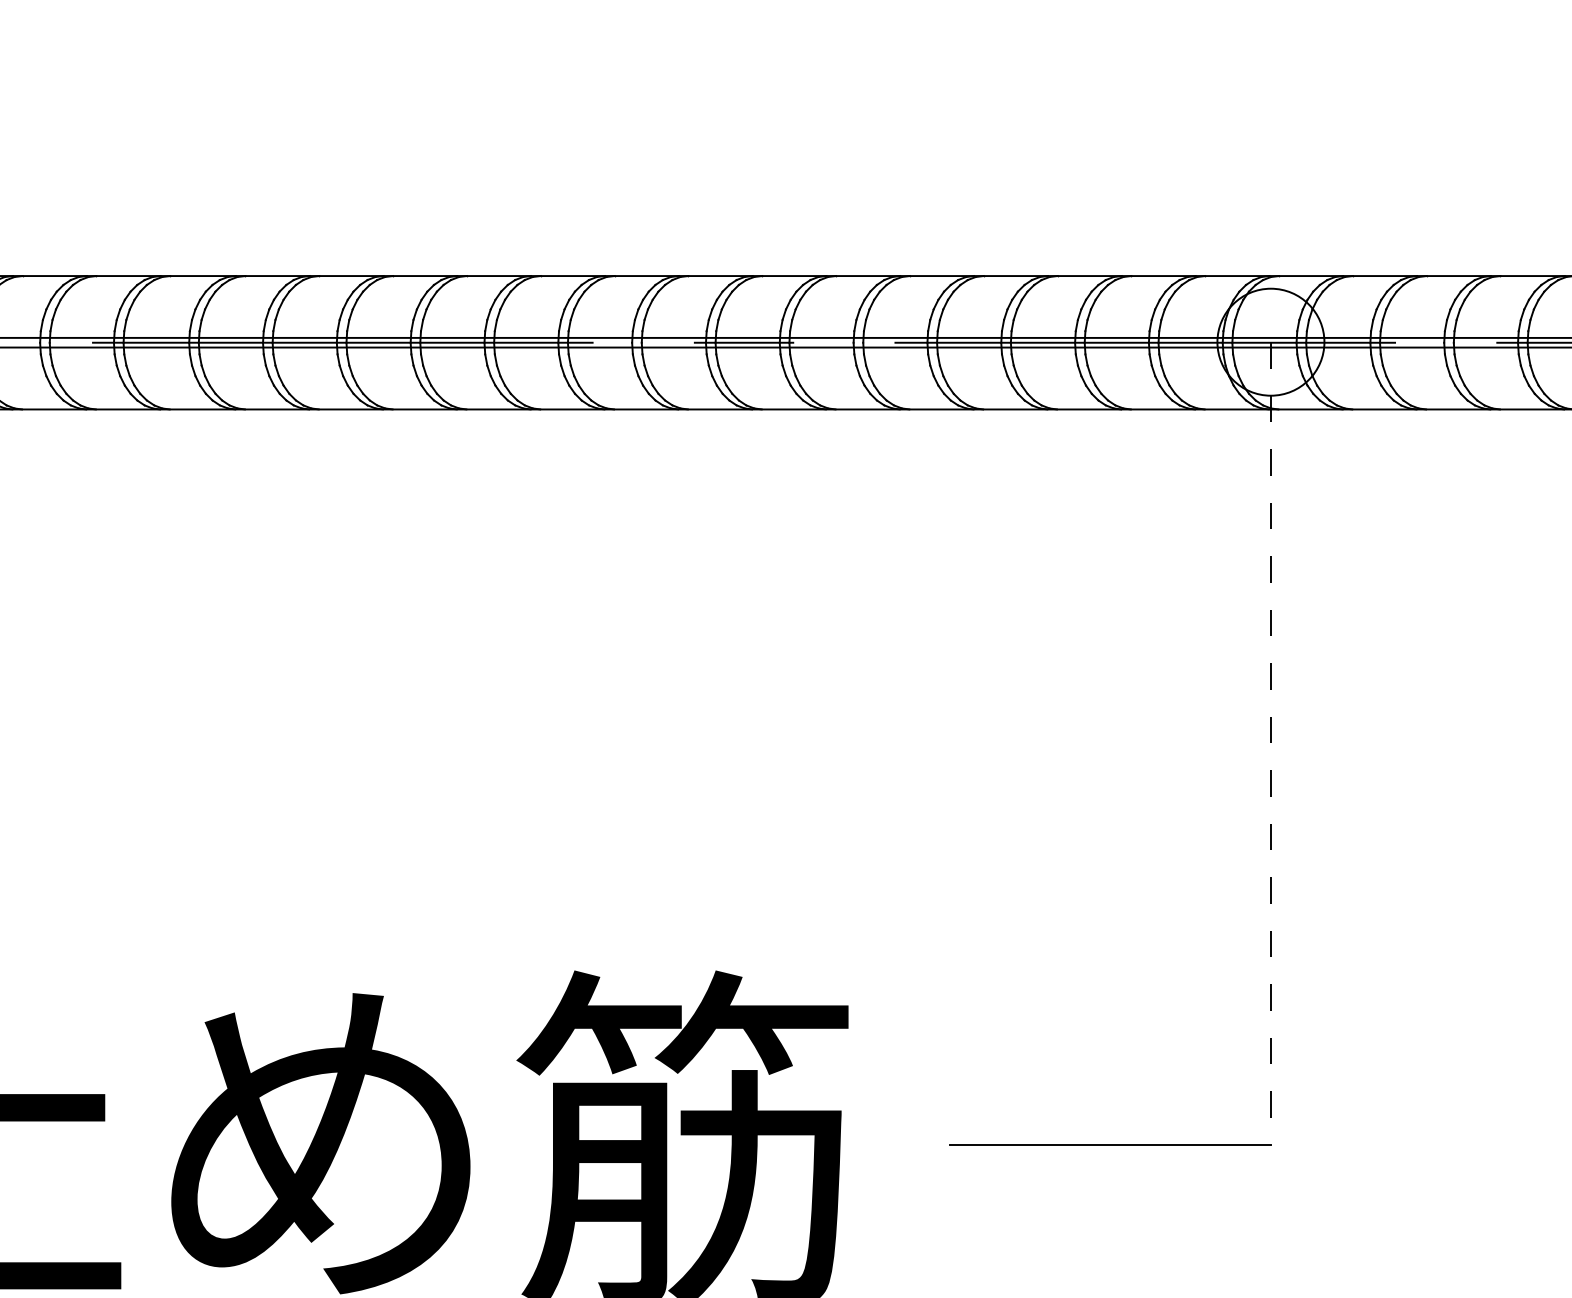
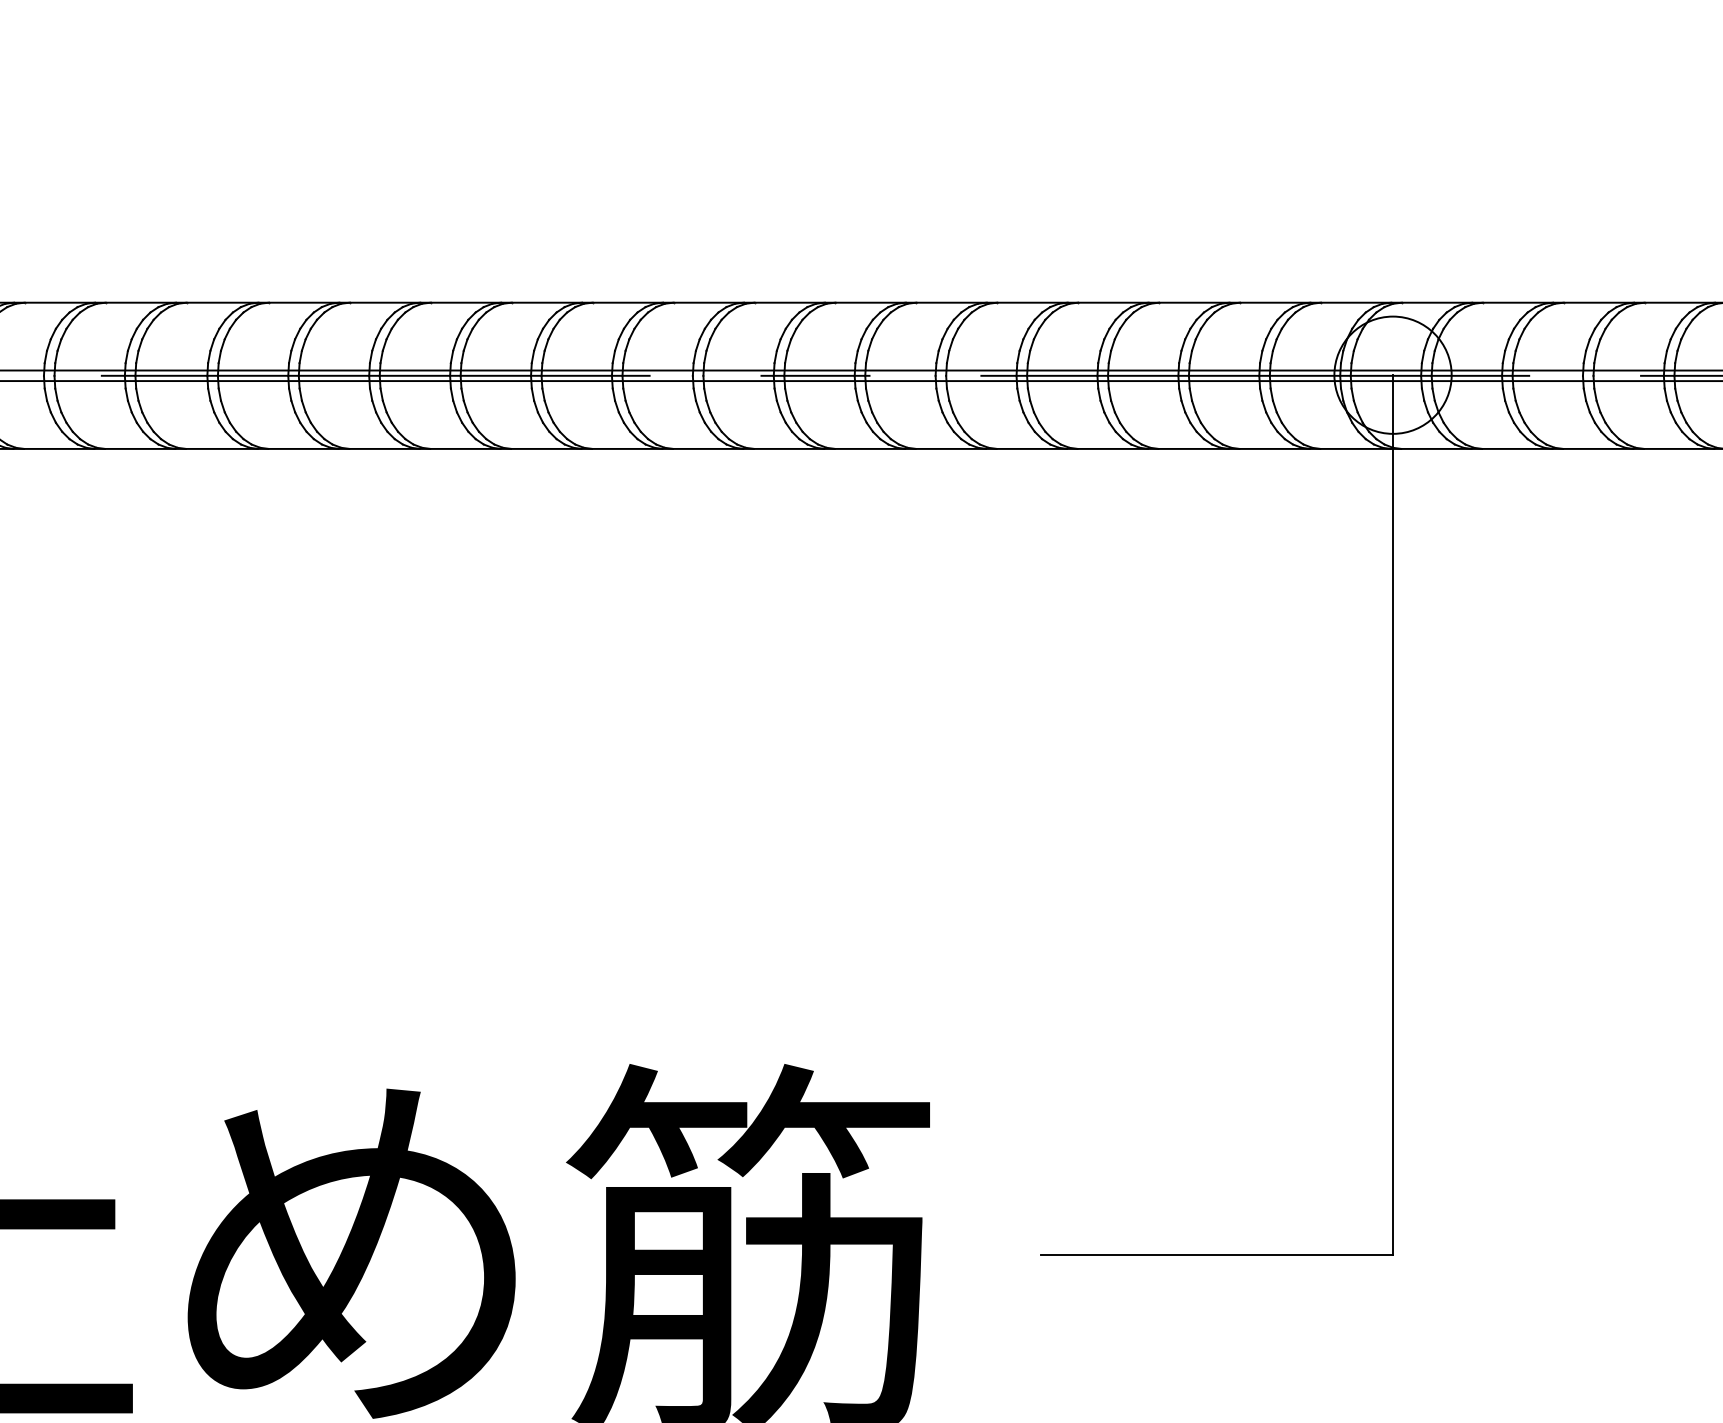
line: (1270, 743) -> (1392, 815), dashed -> solid

